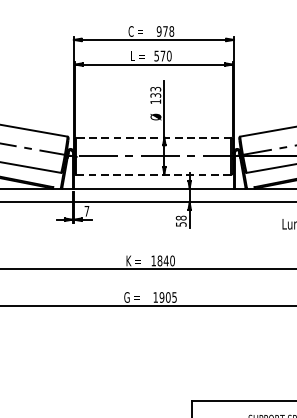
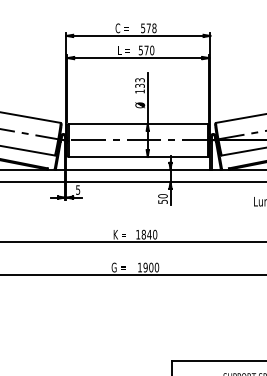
text: (159, 30) -> (143, 27), 978 -> 578
line: (154, 137) -> (138, 123), dashed -> solid
line: (154, 175) -> (138, 157), dashed -> solid
text: (87, 210) -> (78, 189), 7 -> 5
text: (180, 218) -> (162, 196), 58 -> 50
text: (174, 297) -> (156, 267), 1905 -> 1900

